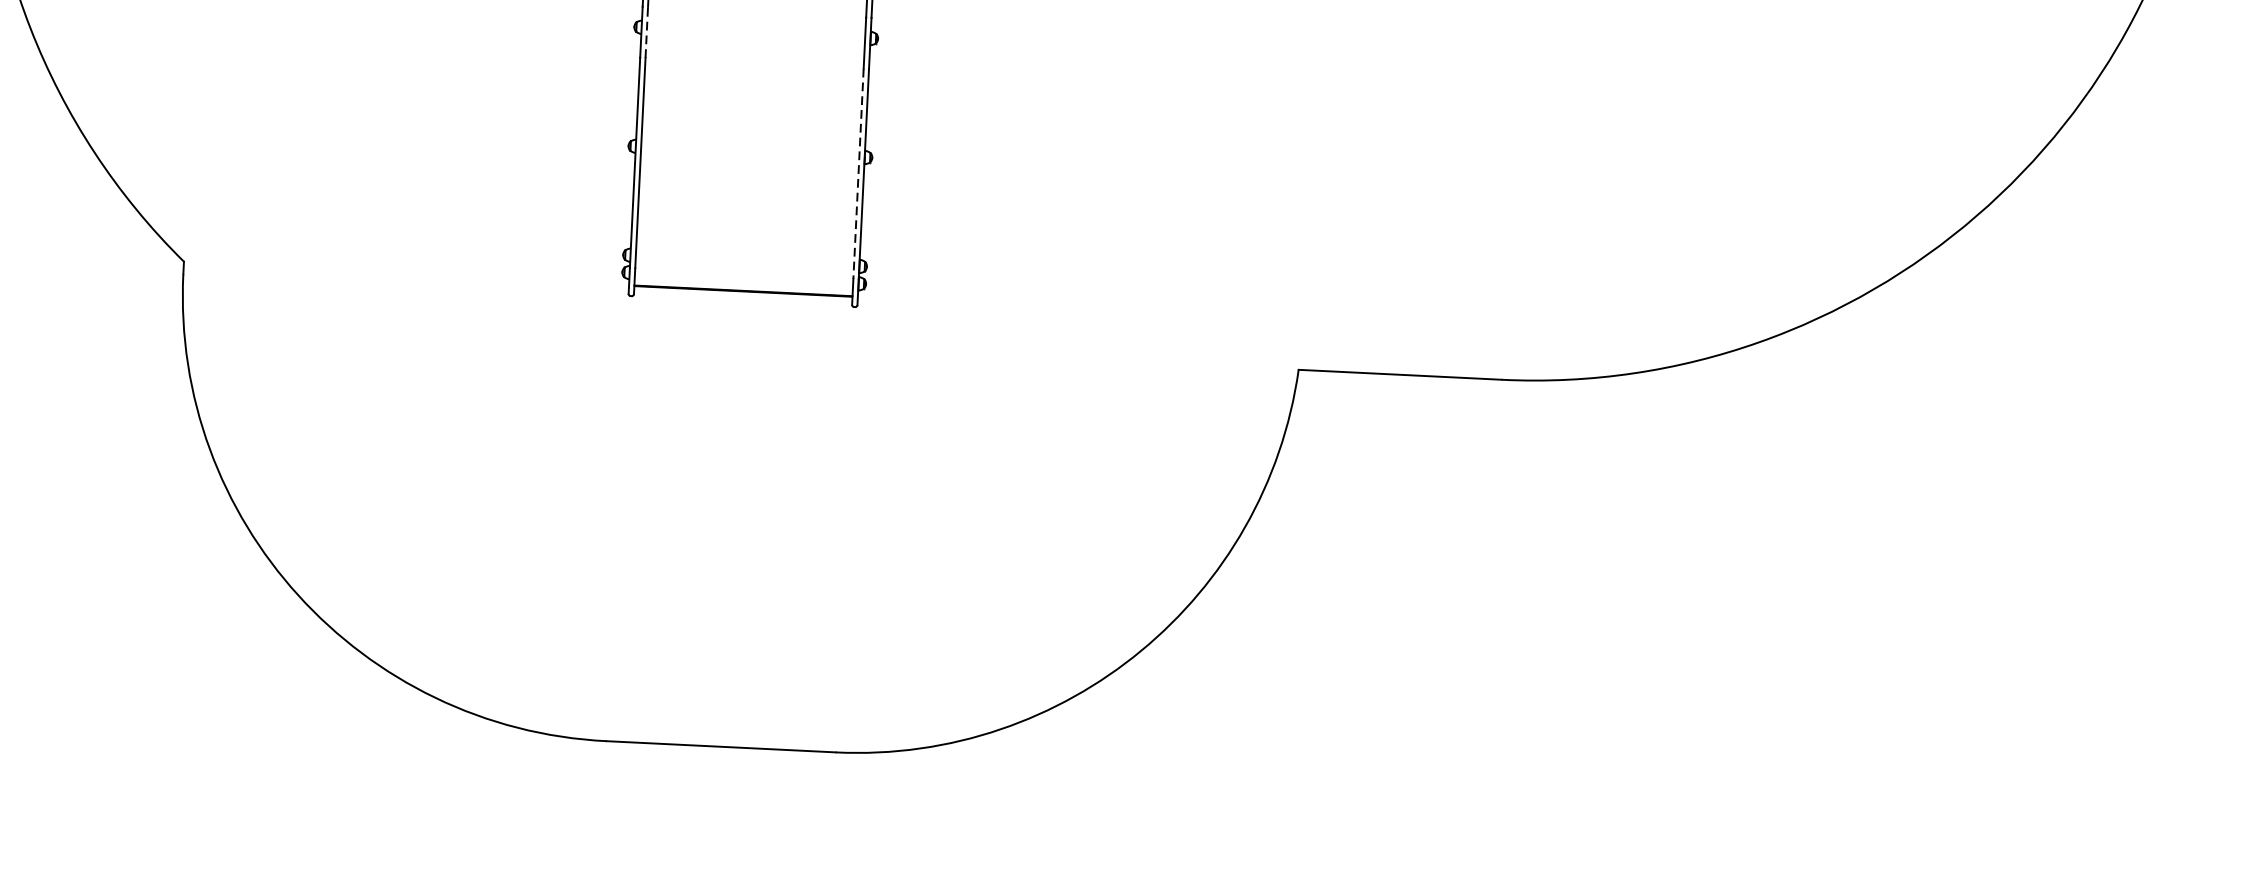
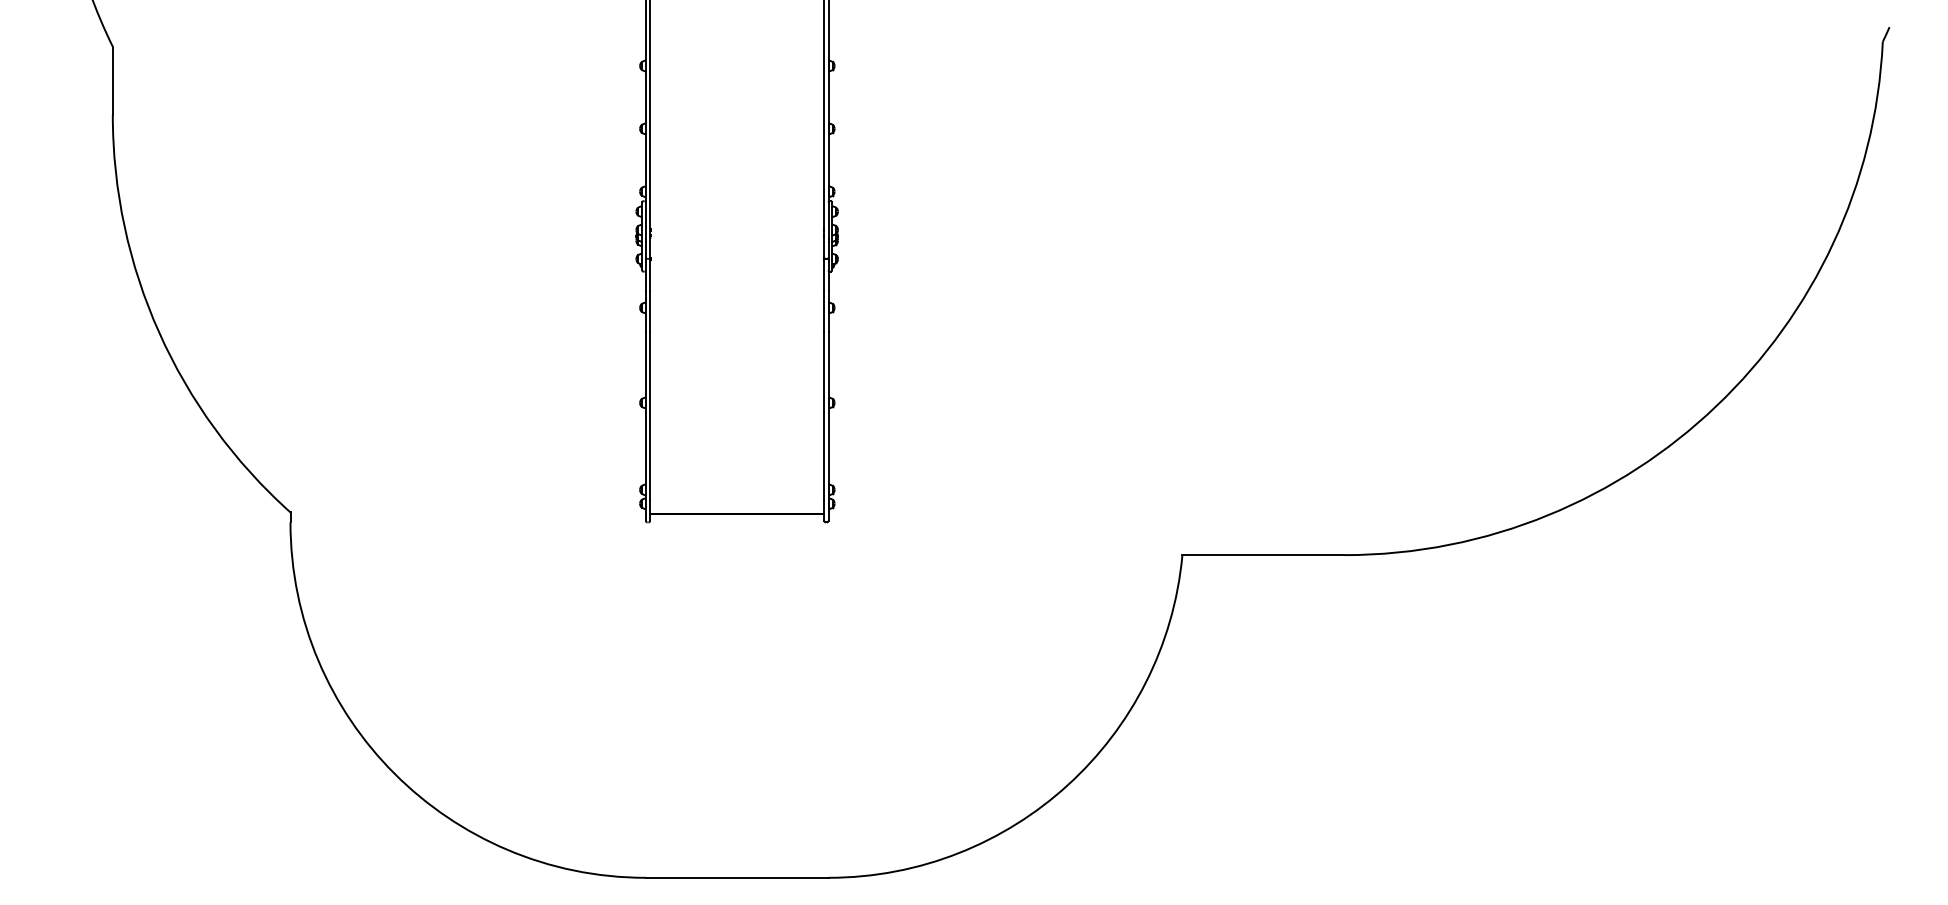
line: (647, 32) -> (650, 311), dashed -> solid
line: (858, 174) -> (824, 416), dashed -> solid

